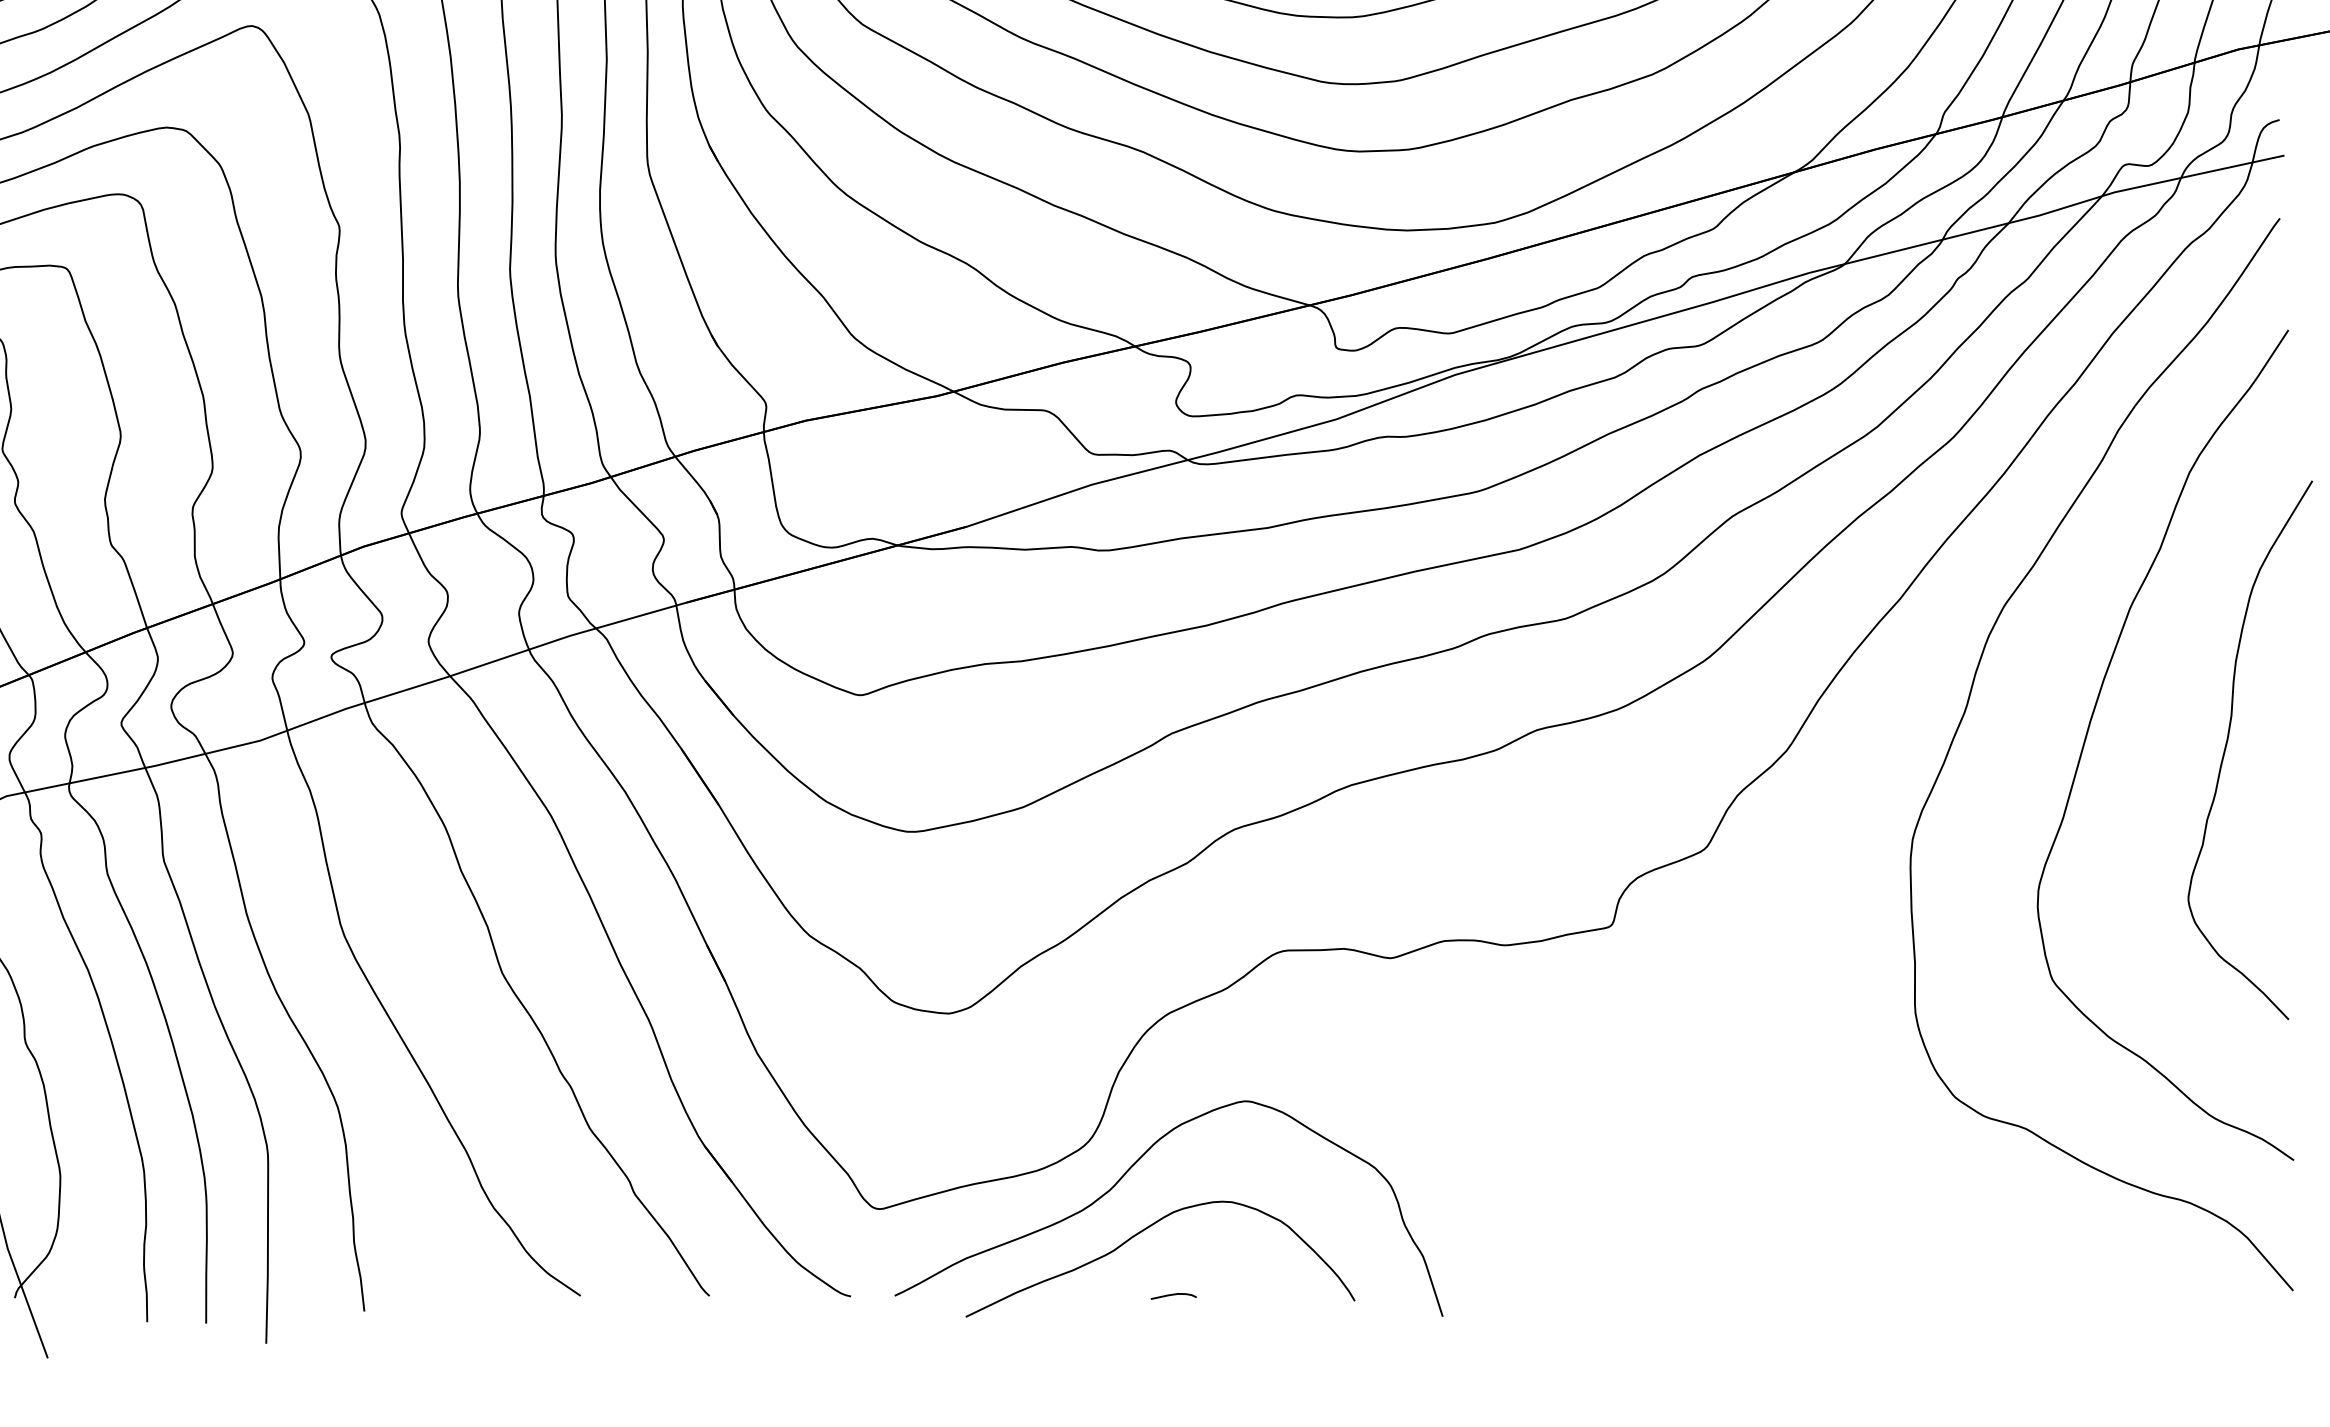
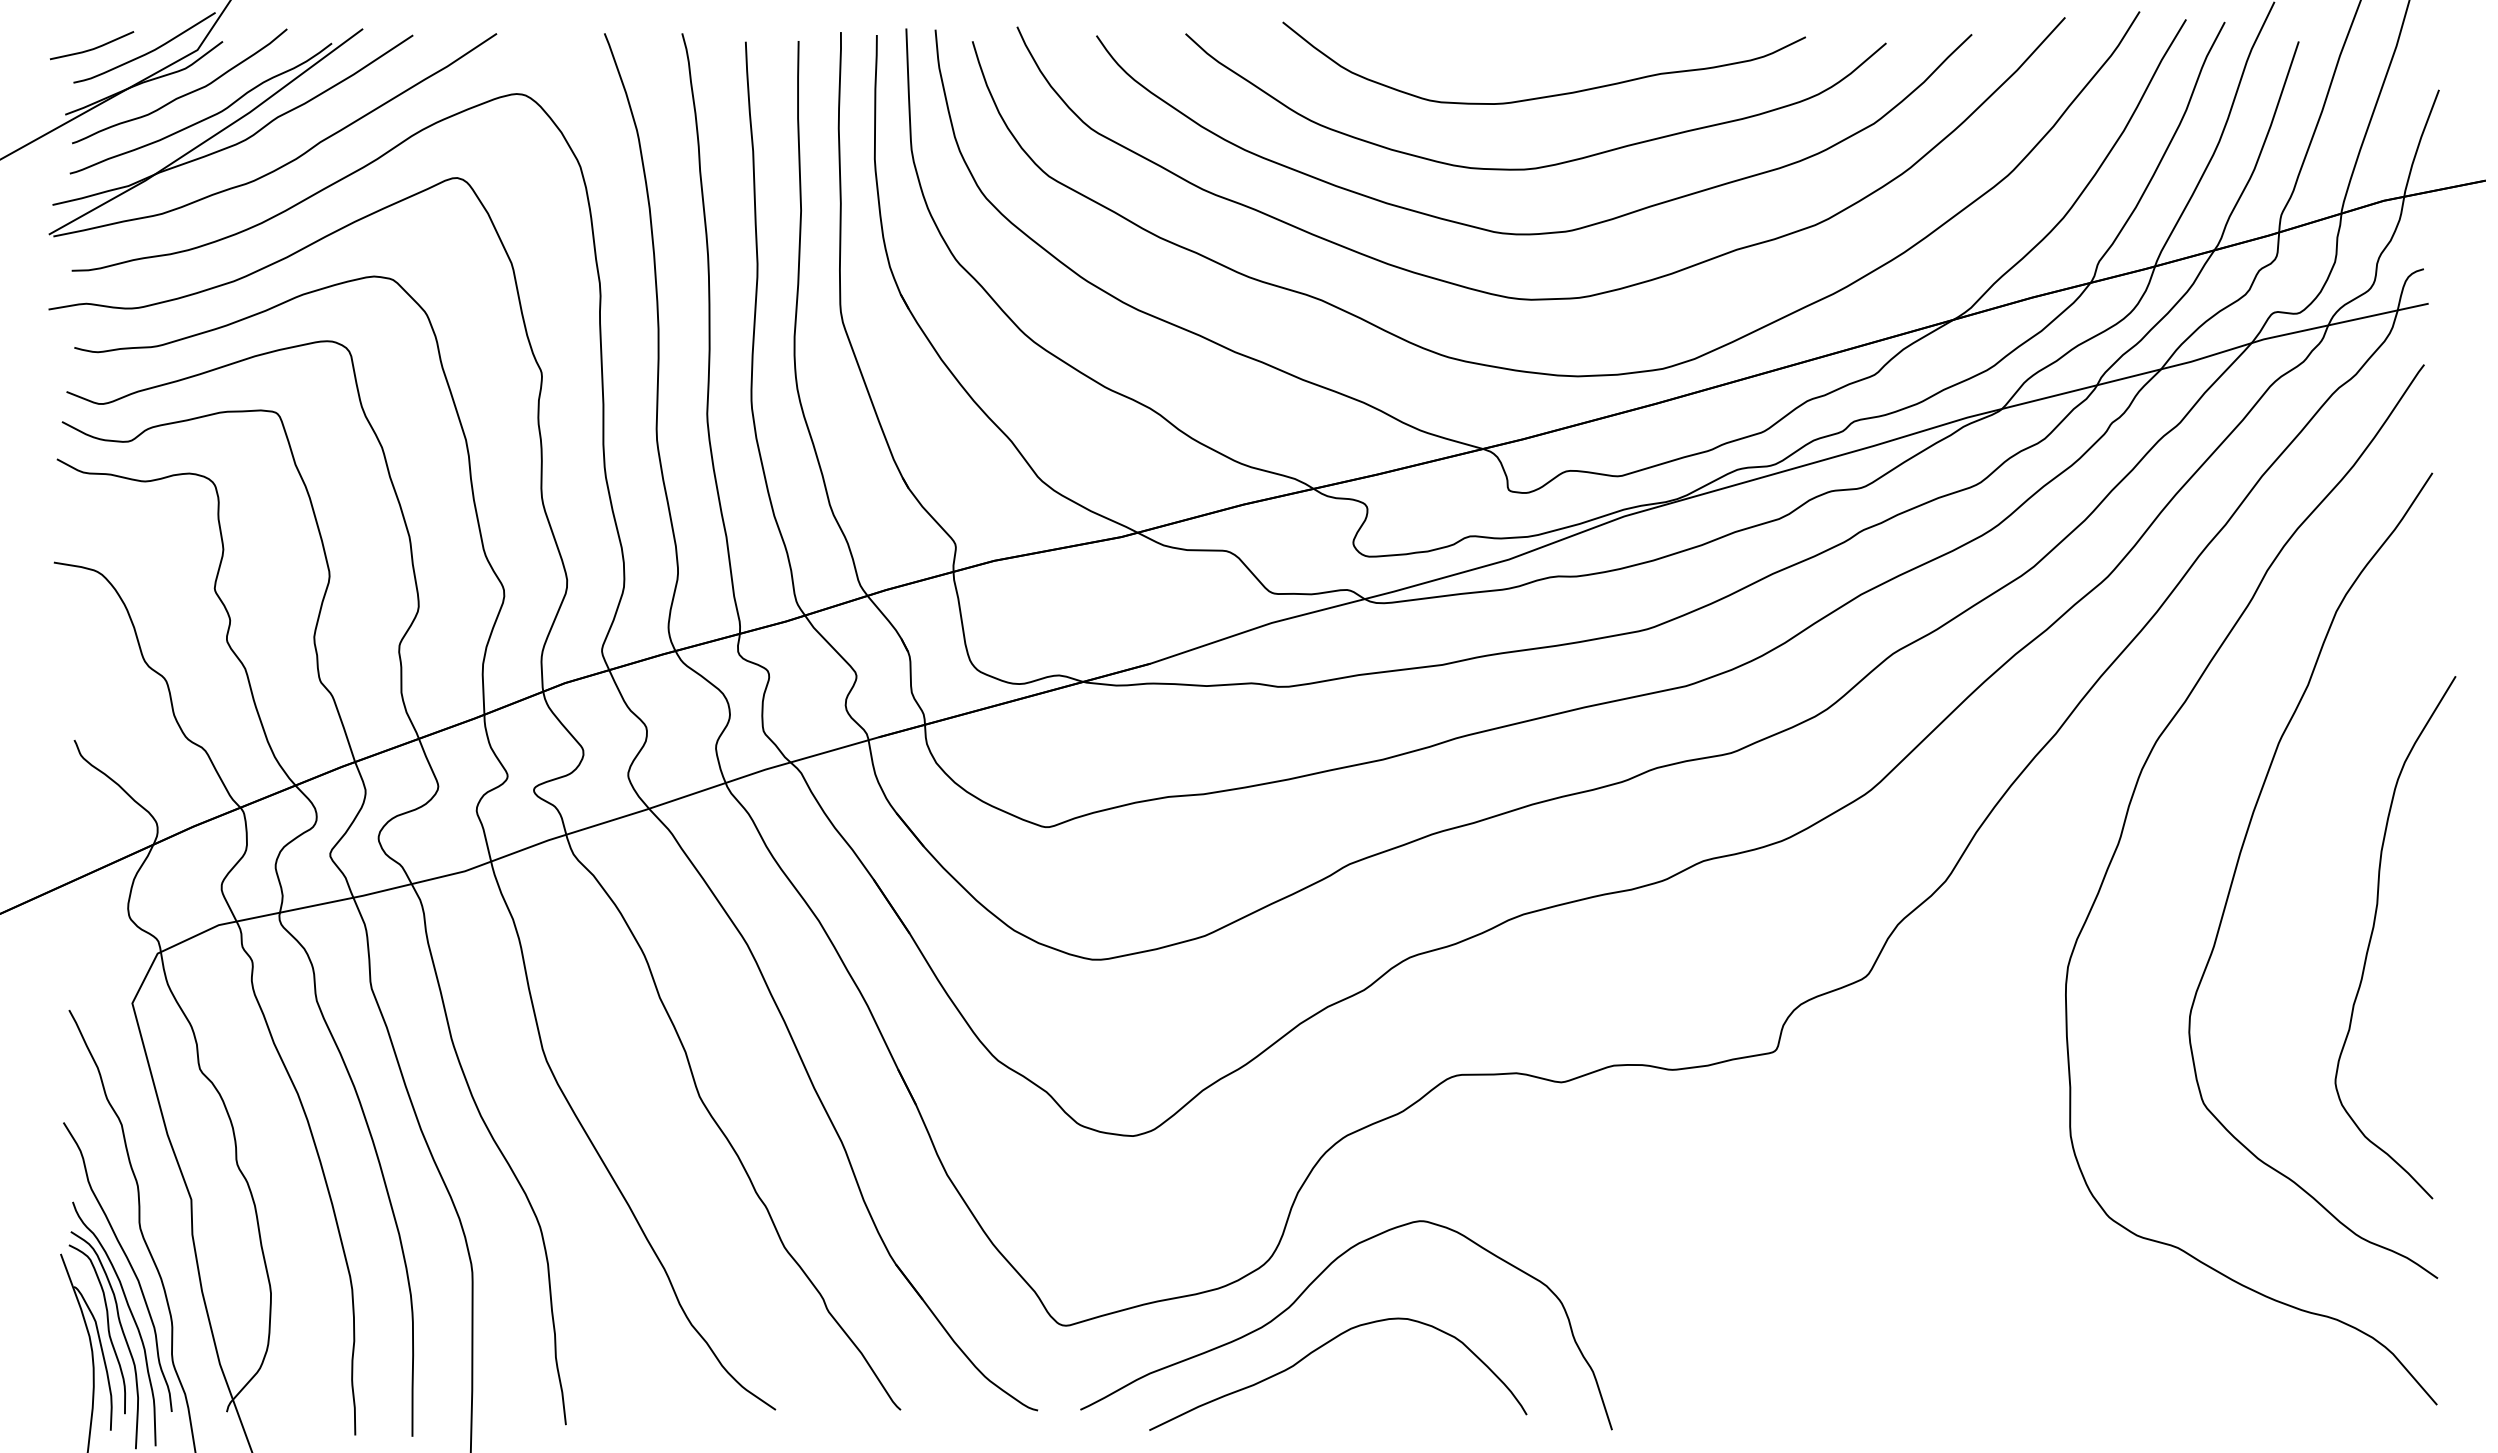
curve: (2227, 745) -> (2373, 932), moved
curve: (1173, 1295) -> (1350, 1409), removed

